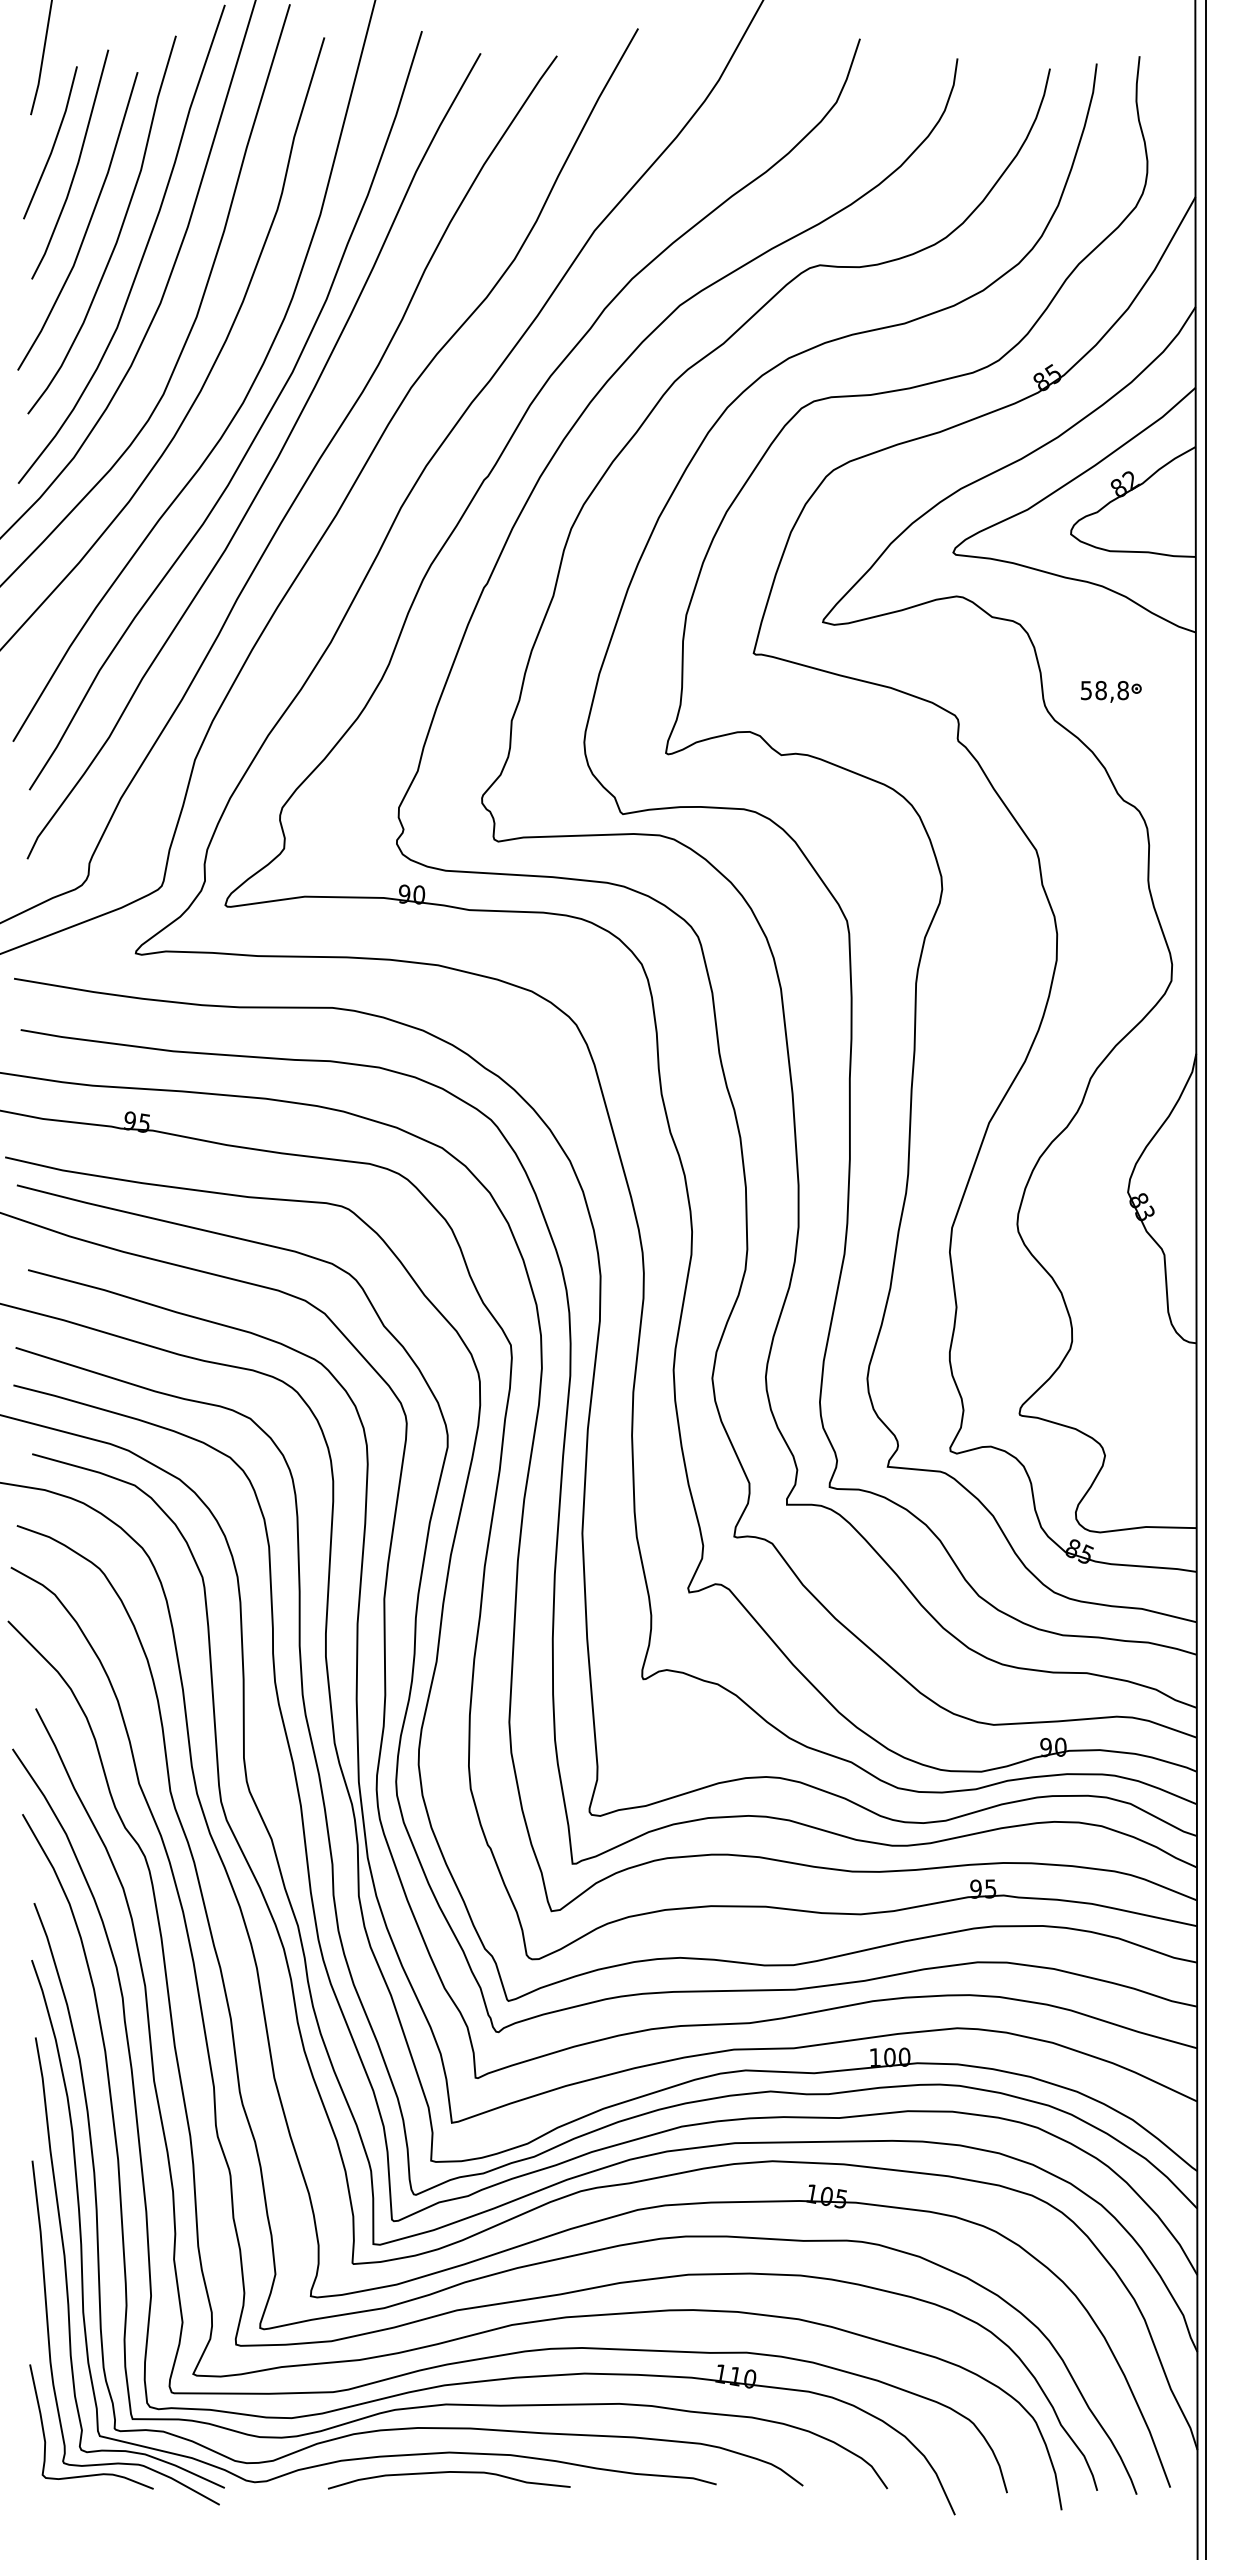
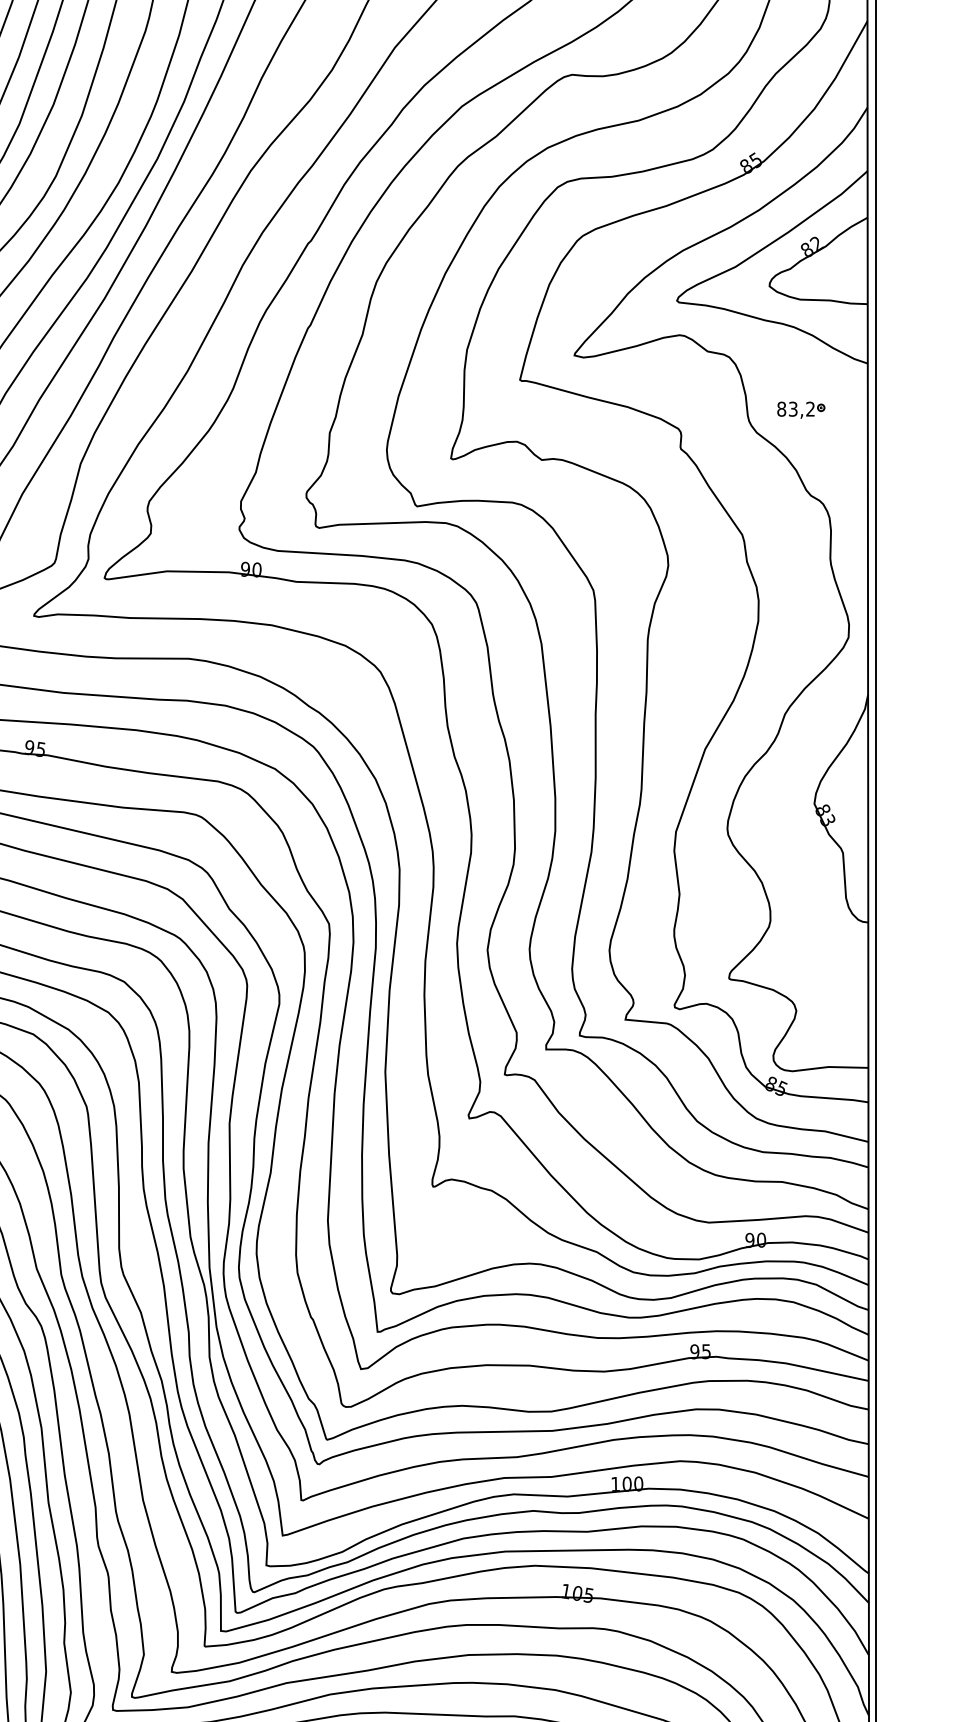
text: (1104, 690) -> (795, 409), 58,8 -> 83,2

